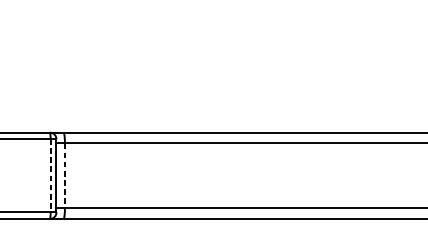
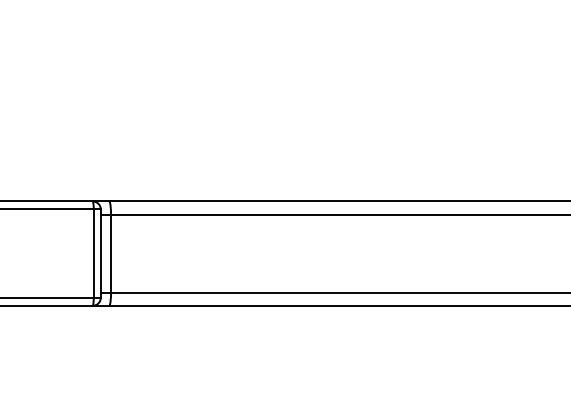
line: (50, 176) -> (93, 254), dashed -> solid
line: (64, 176) -> (110, 254), dashed -> solid

